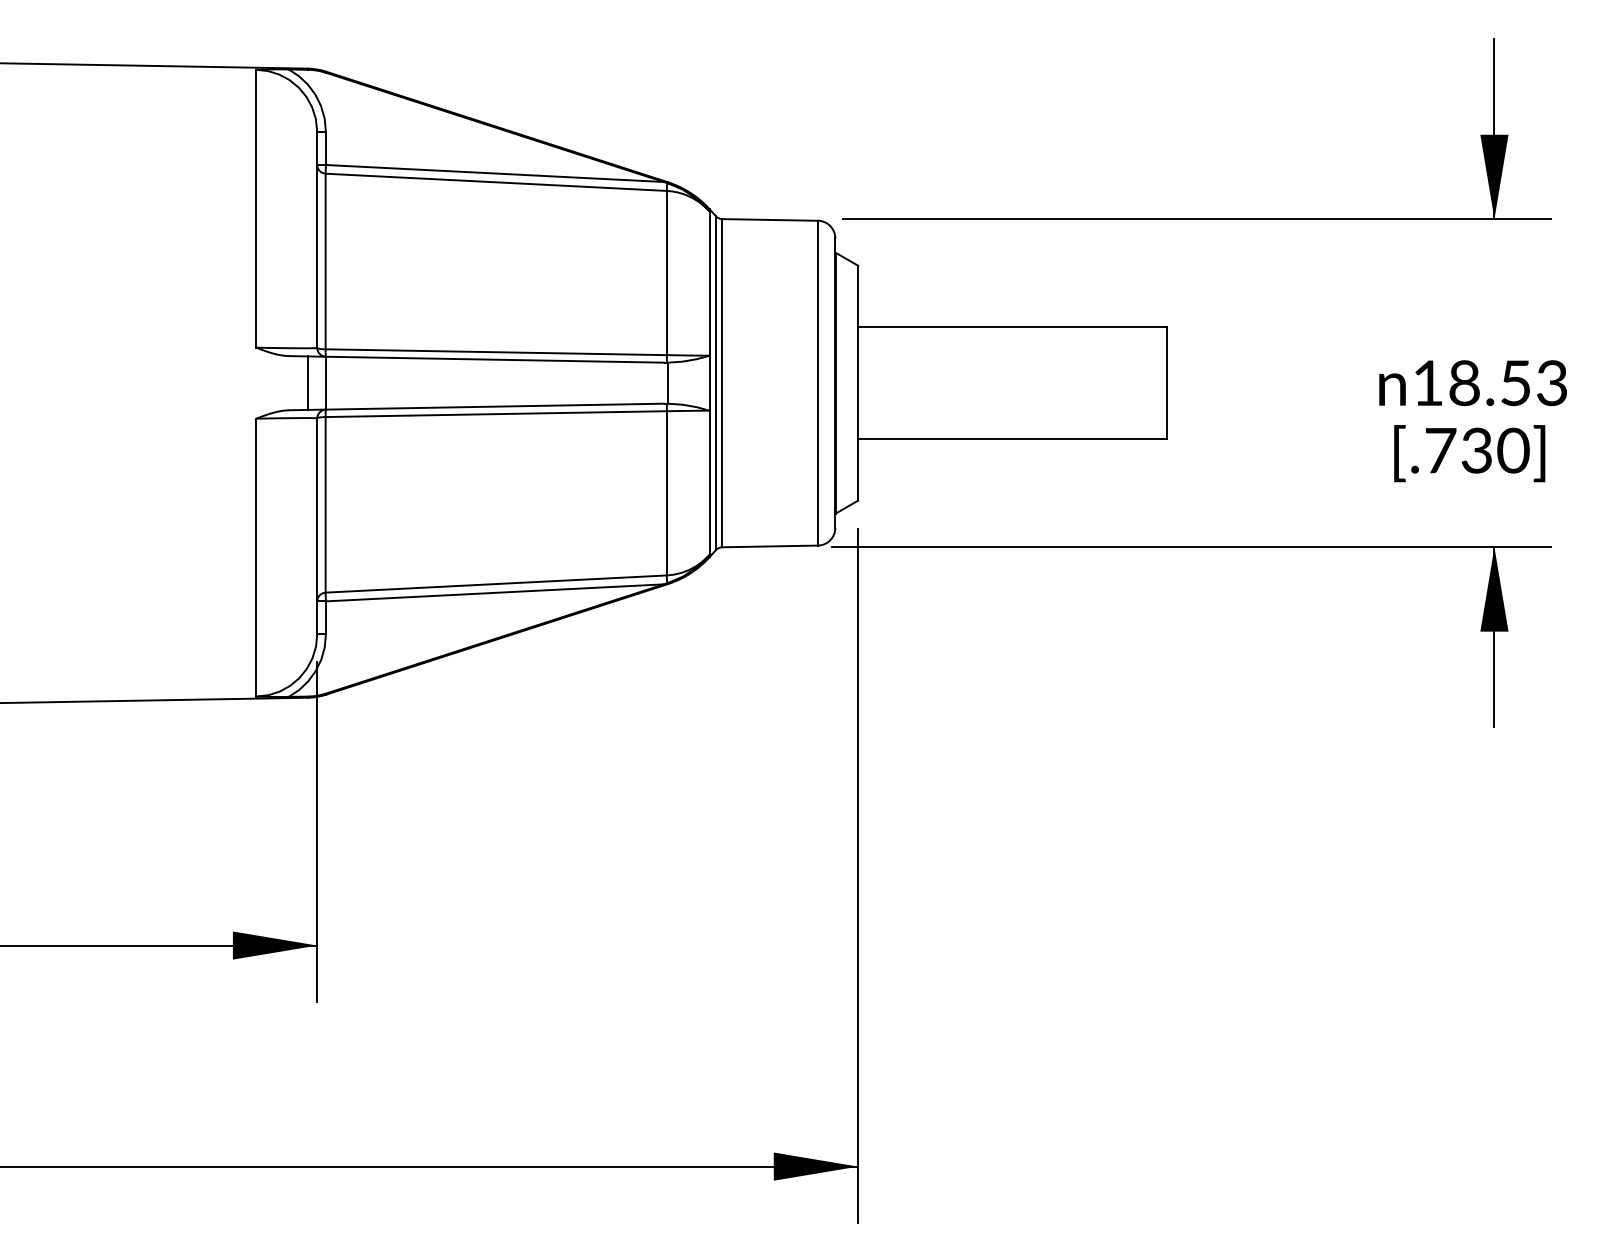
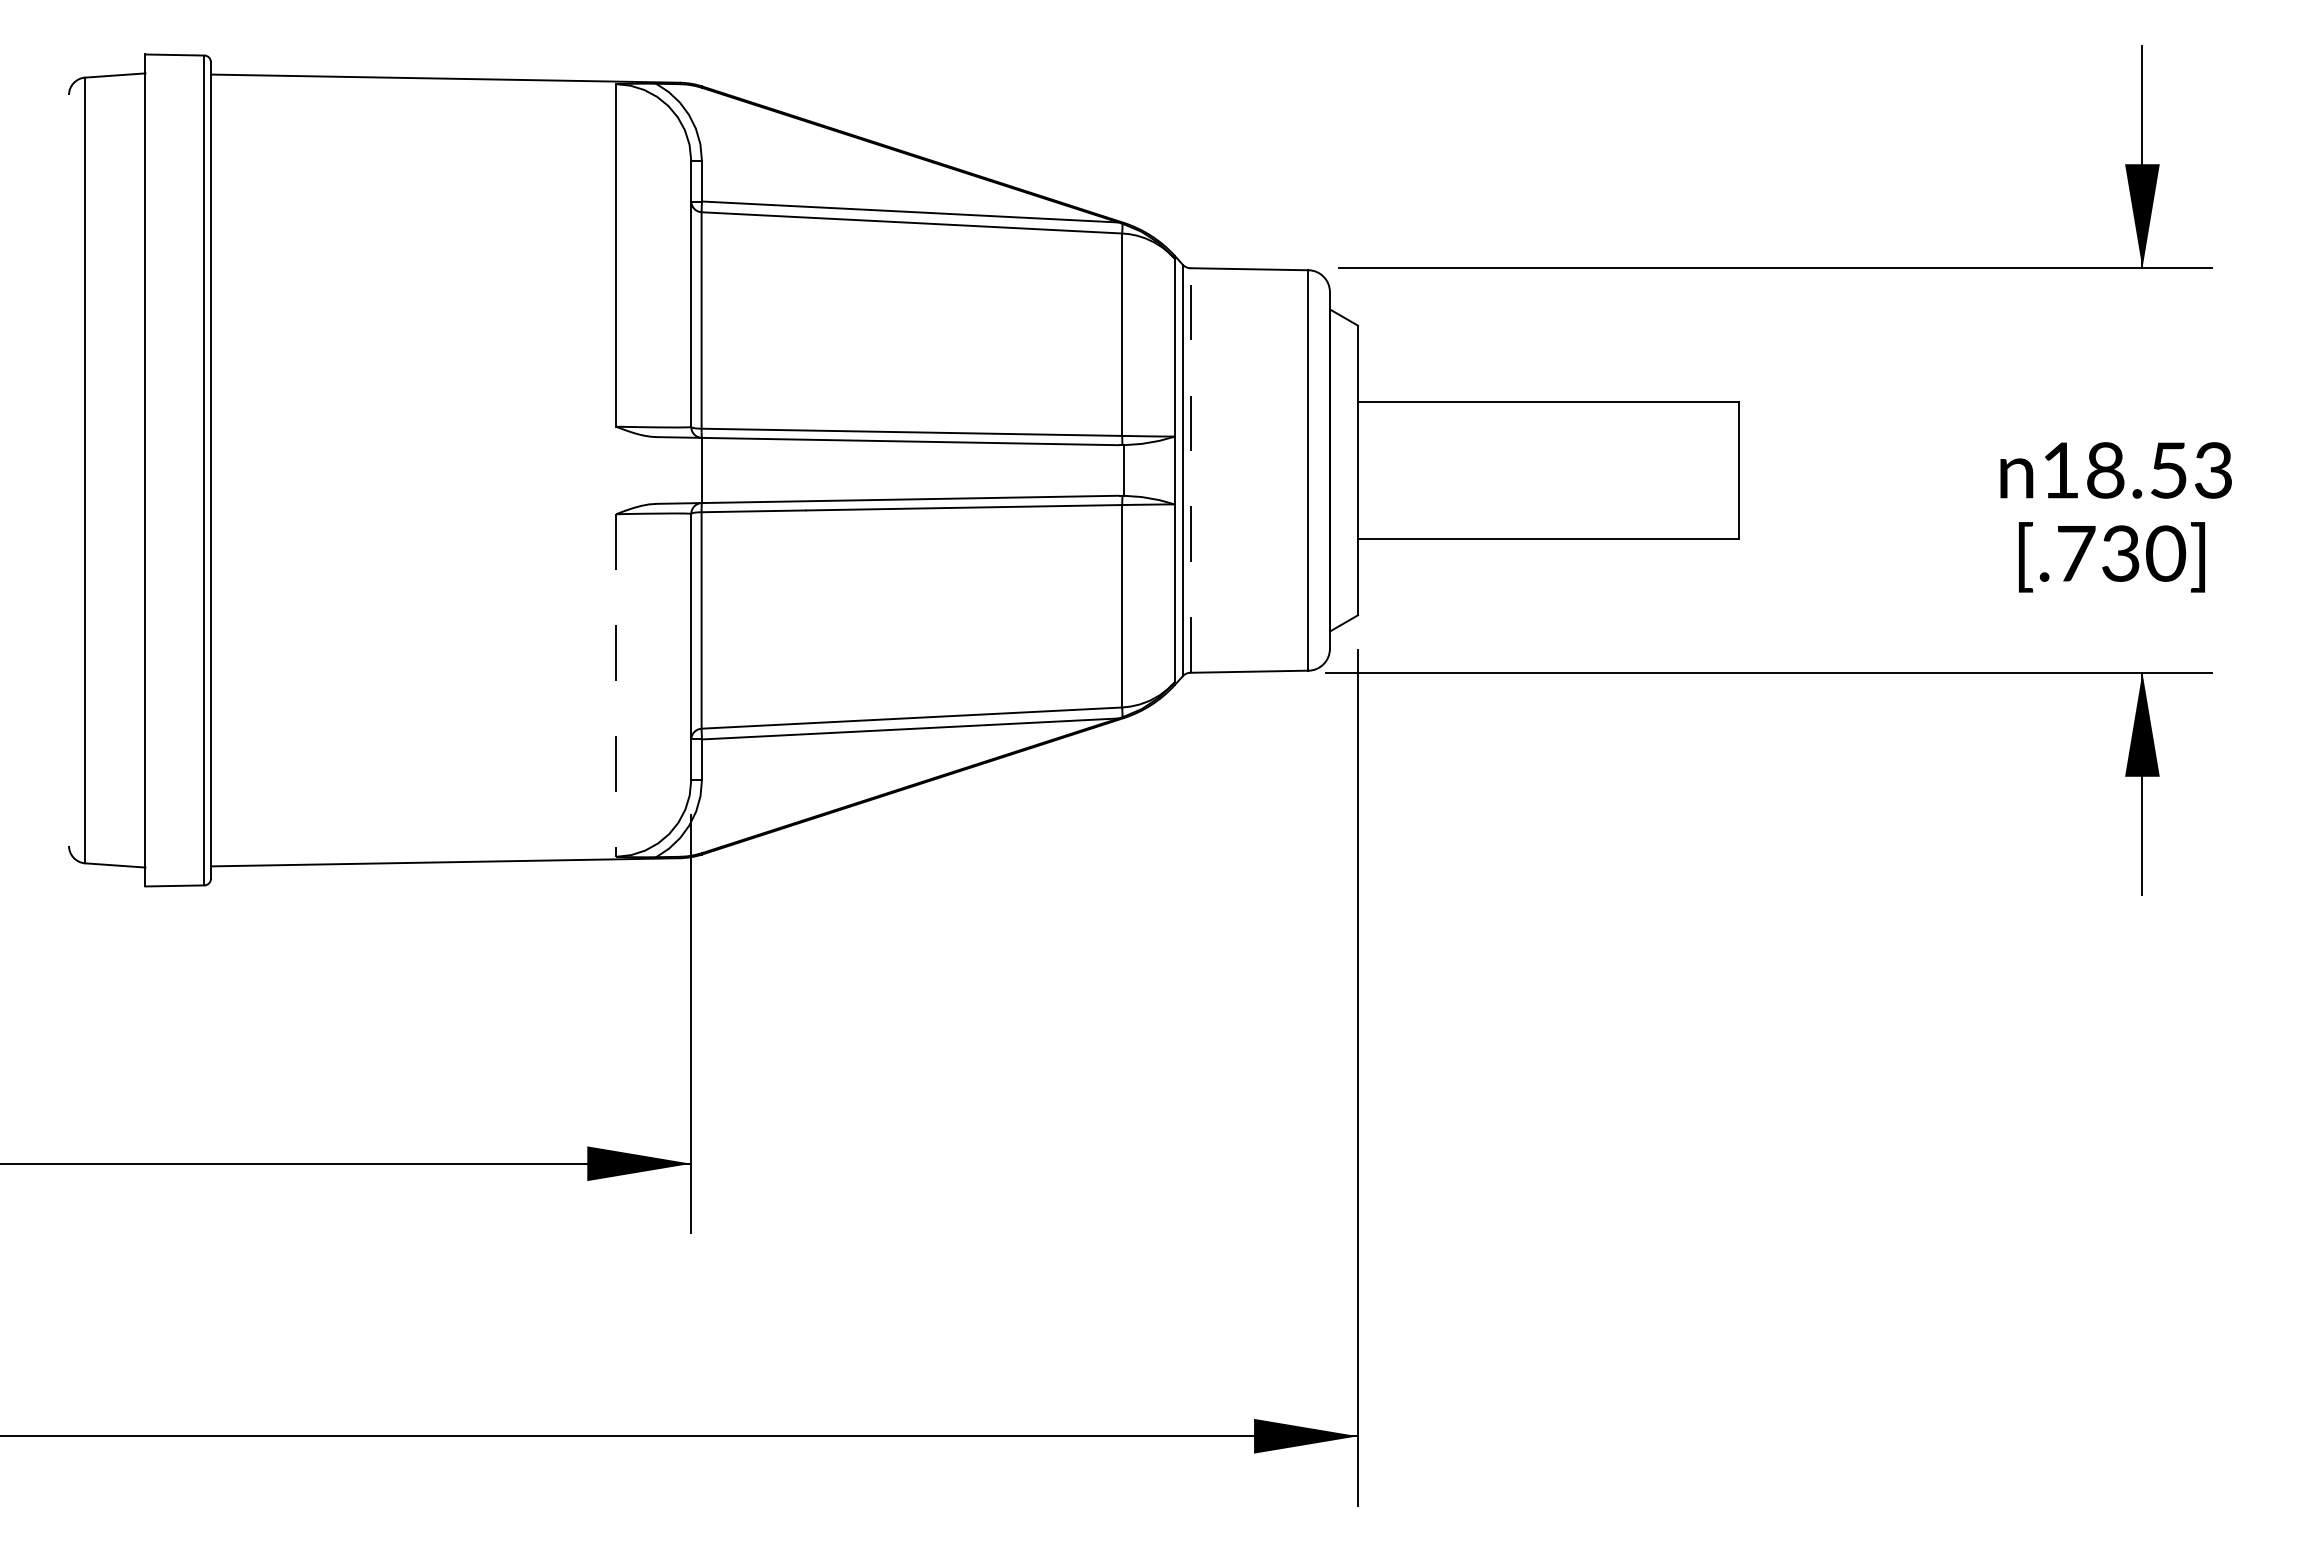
line: (307, 383) -> (679, 470), removed
line: (722, 383) -> (1190, 470), solid -> dashed
line: (256, 558) -> (616, 686), solid -> dashed

